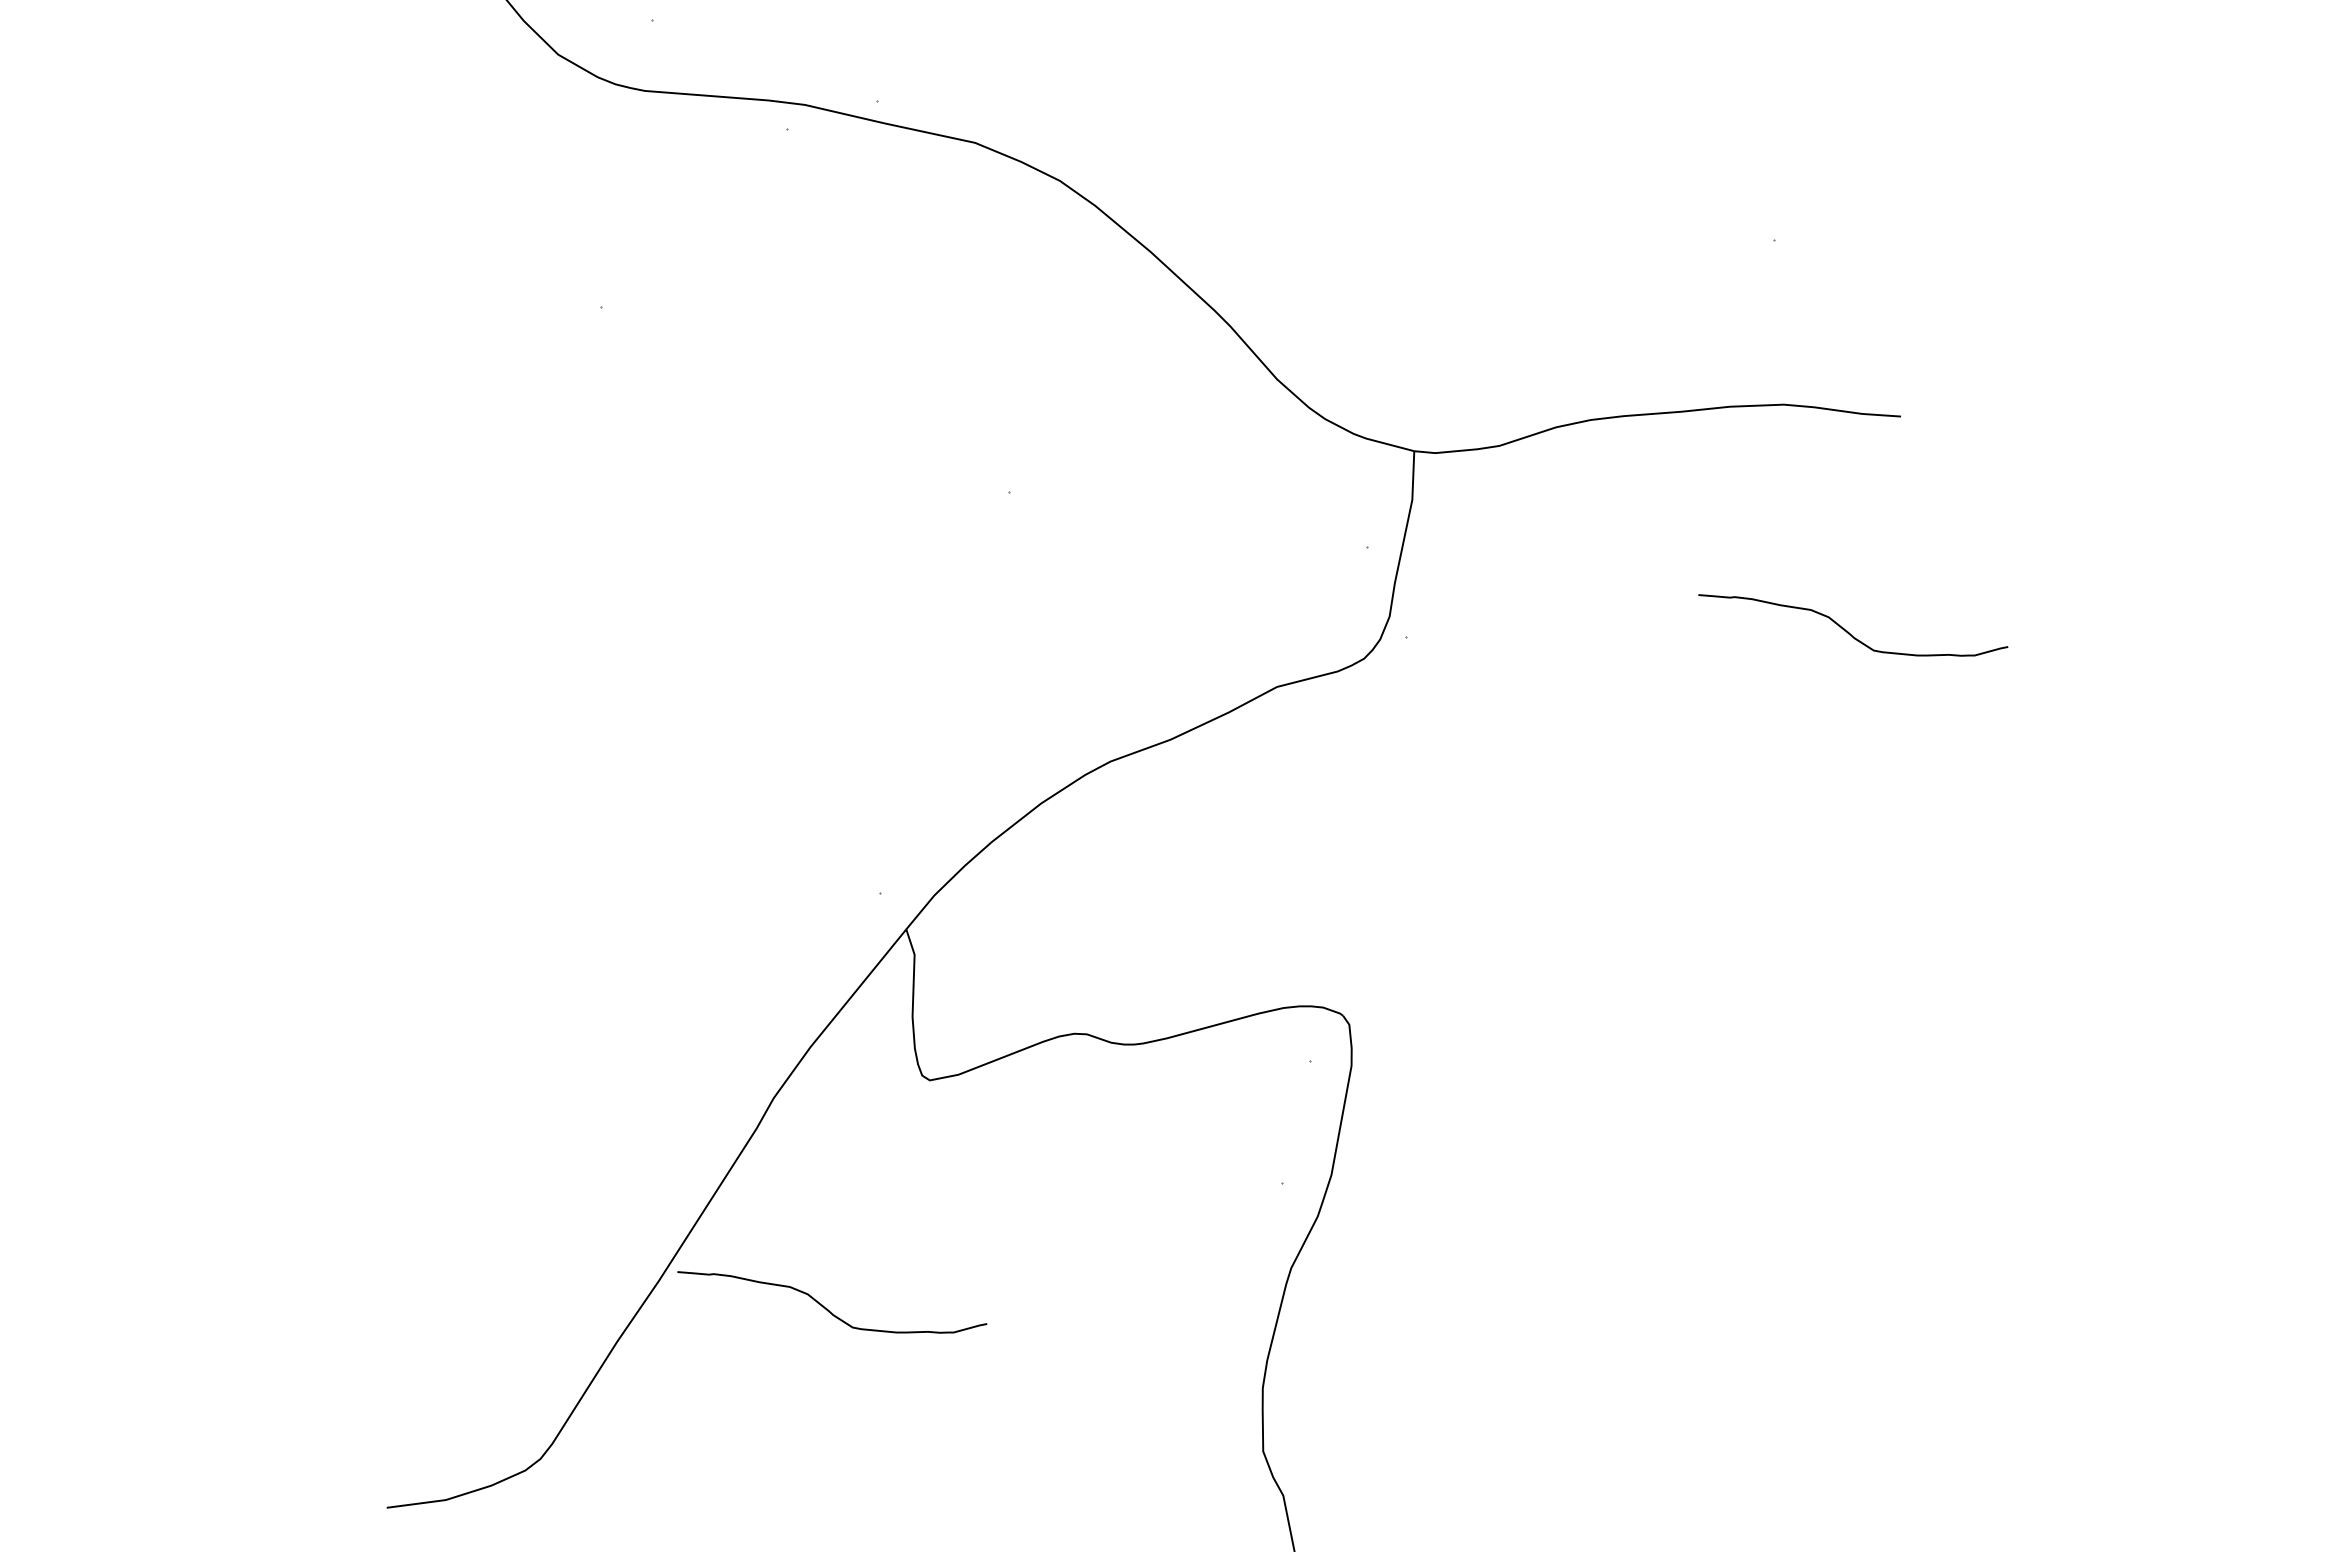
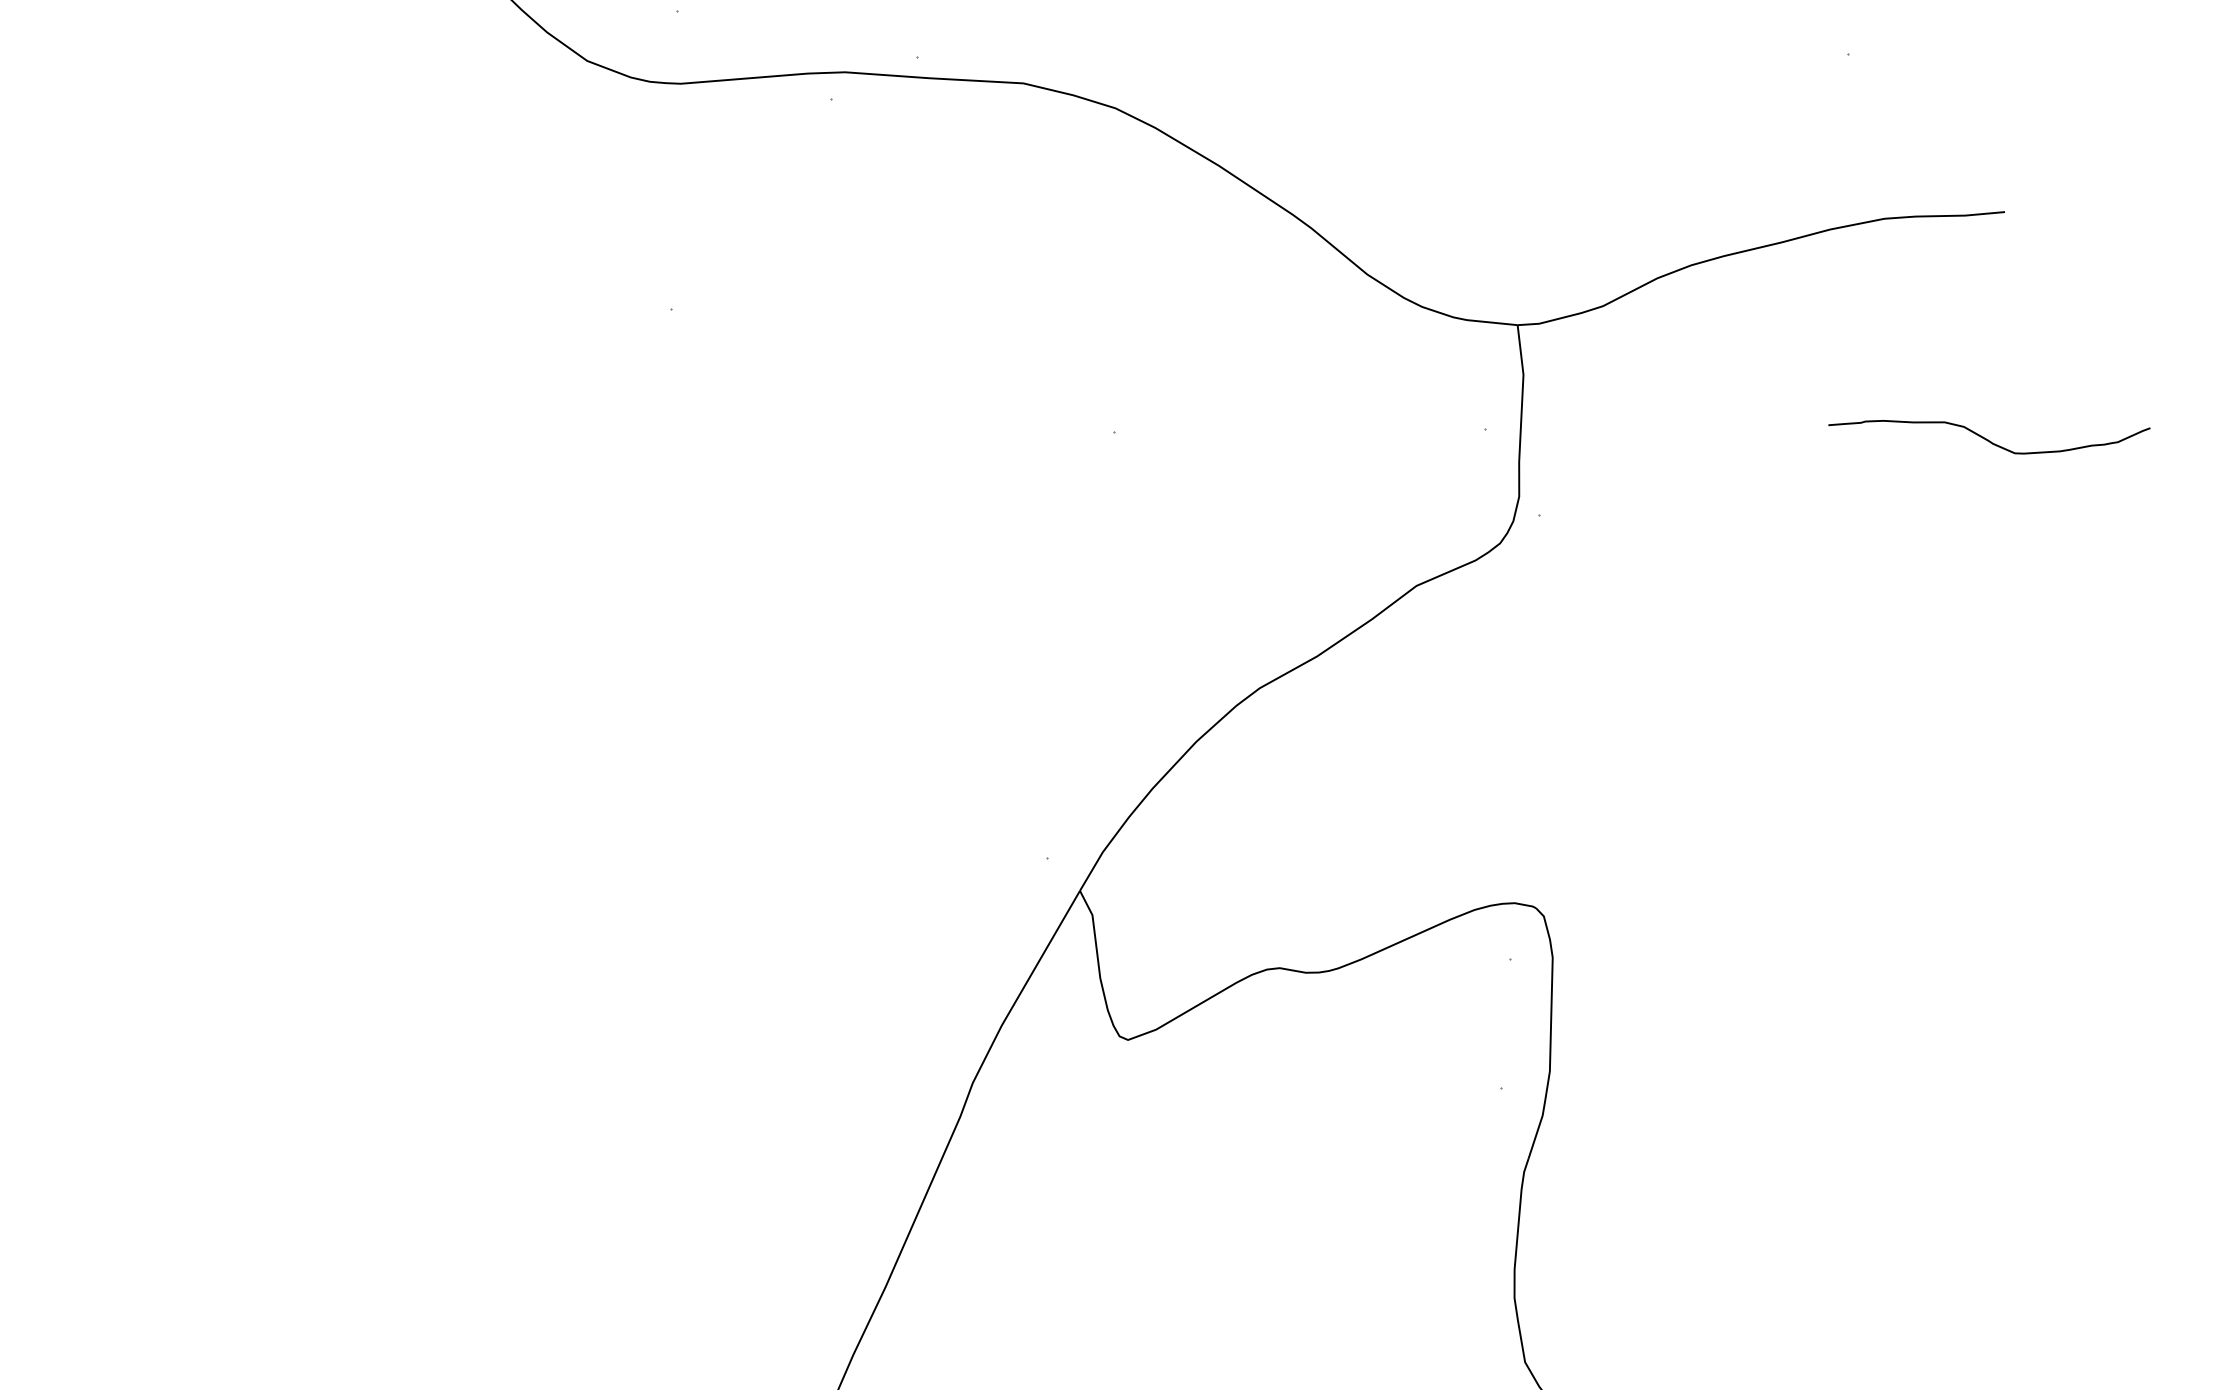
curve: (827, 1308) -> (1060, 1287), removed

